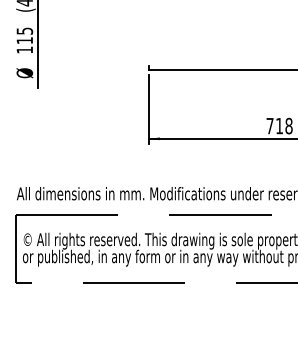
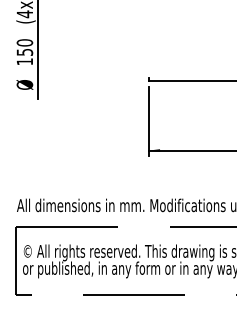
text: (24, 35) -> (24, 47), 115 -> 150

